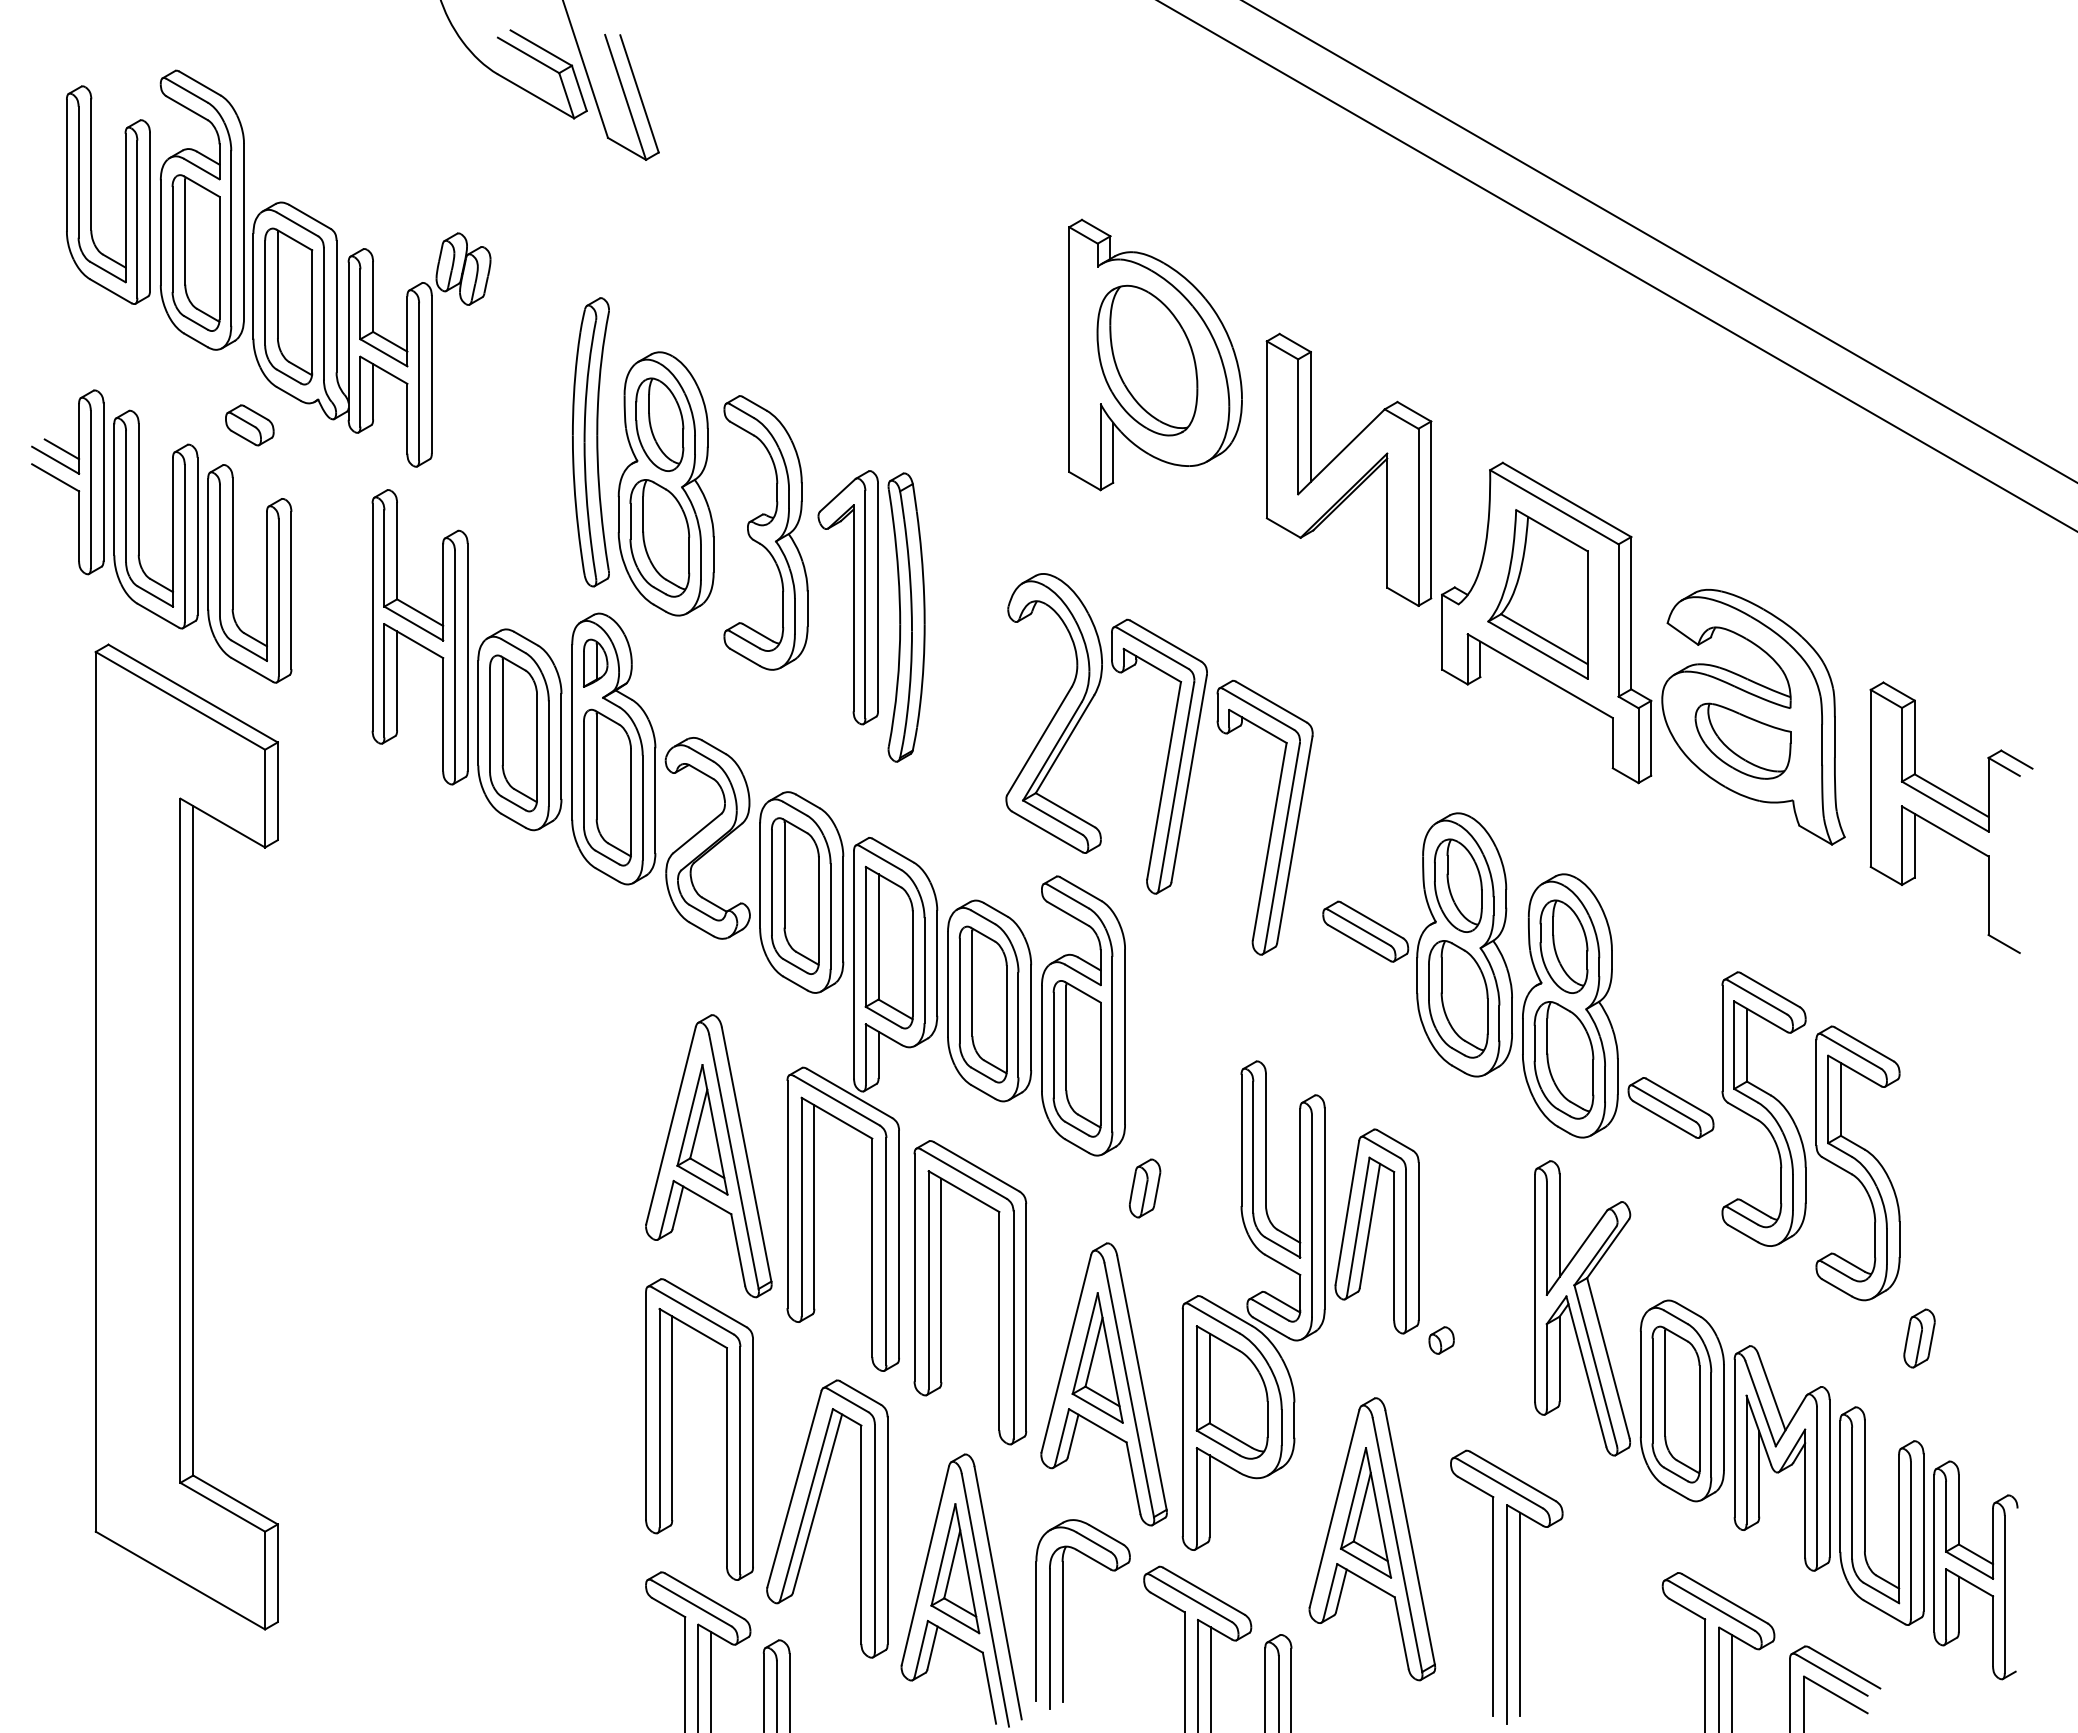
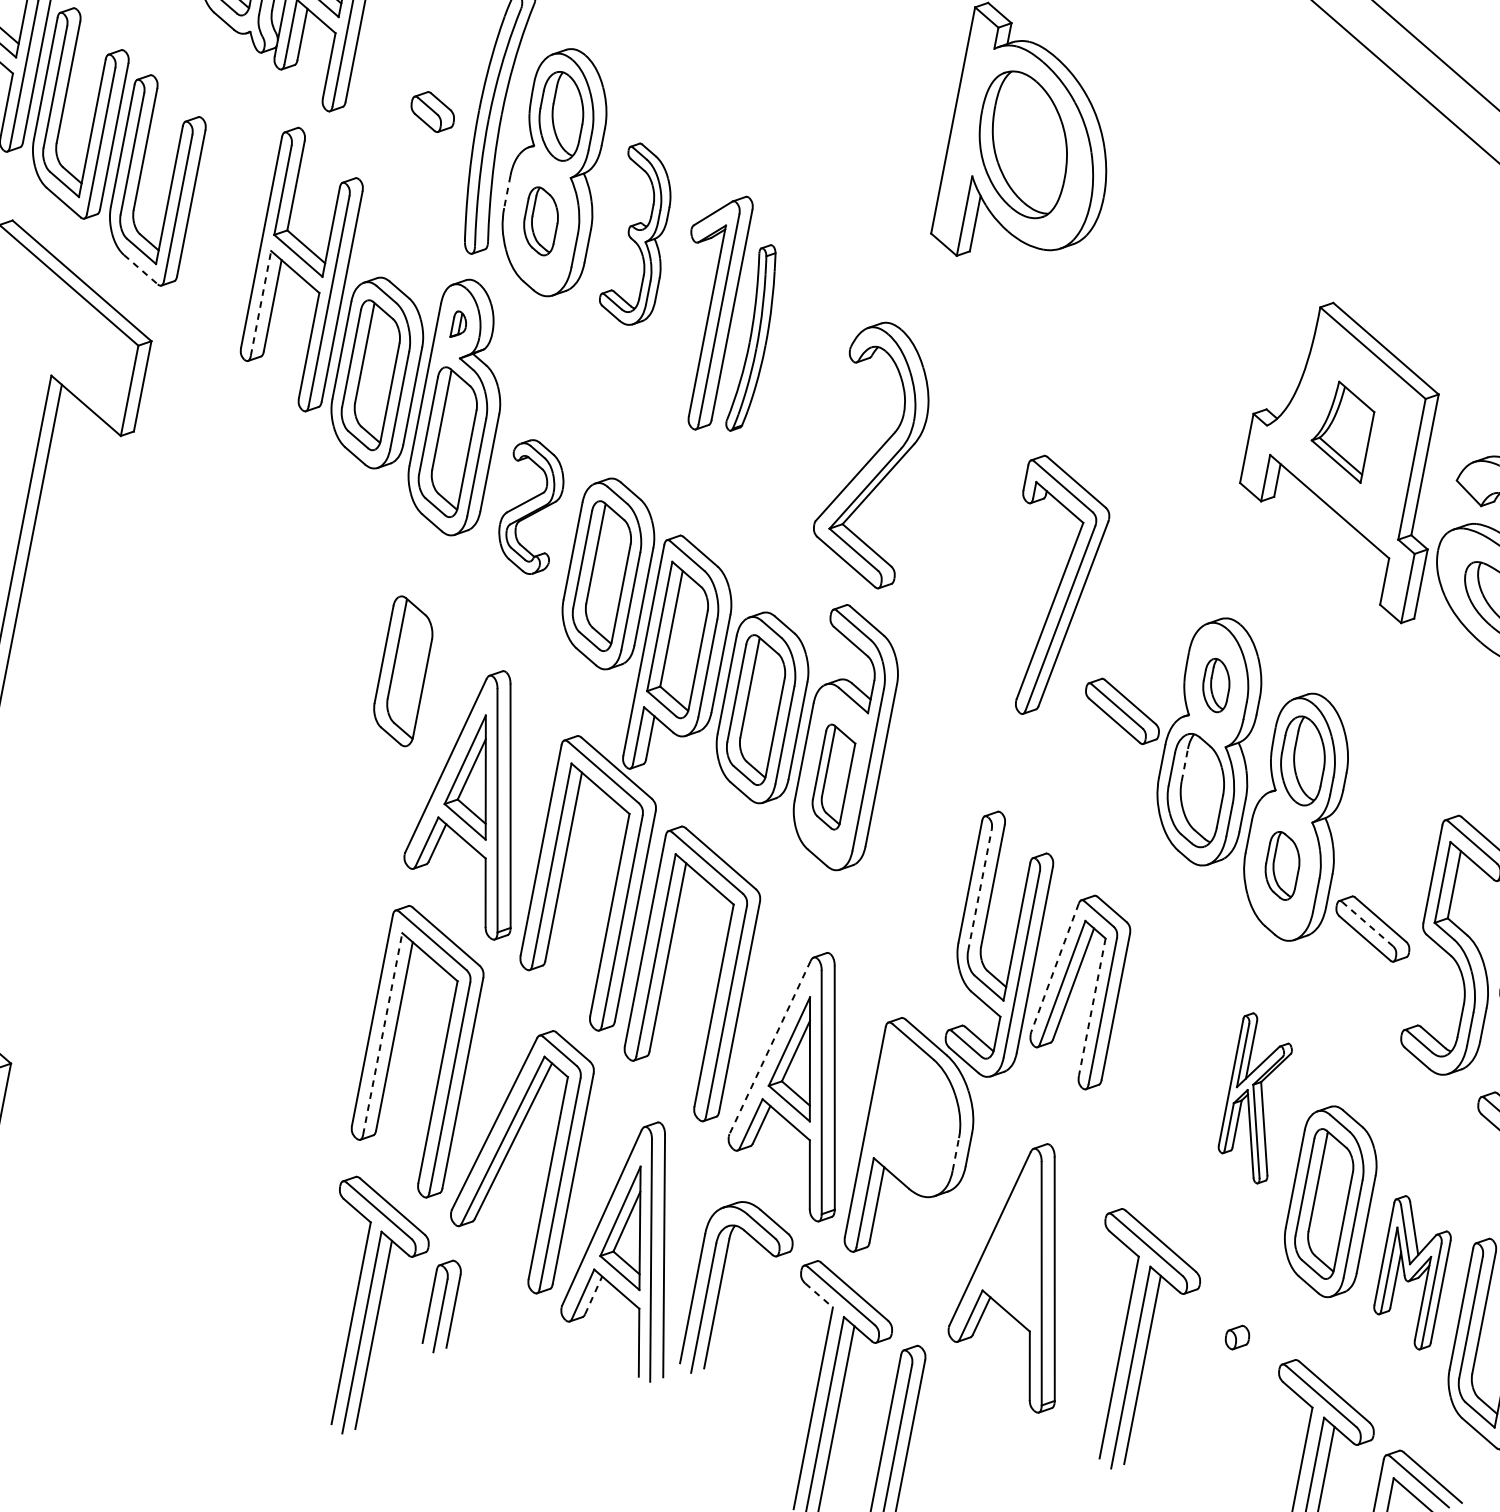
part: (249, 425) -> (432, 112), moved
part: (1348, 469) -> (1189, 281), removed
line: (618, 515) -> (506, 192), solid -> dashed
part: (765, 532) -> (639, 234), size x0.7
part: (659, 538) -> (540, 221), size x0.6
part: (1537, 594) -> (1341, 430), size x0.6
part: (906, 617) -> (754, 338), size x0.7
part: (595, 662) -> (459, 324), size x0.6
line: (252, 669) -> (141, 269), solid -> dashed
line: (384, 680) -> (261, 303), solid -> dashed
part: (1166, 759) -> (969, 516), removed
part: (707, 838) -> (531, 507), size x0.7
part: (1458, 885) -> (1216, 685), size x0.6
line: (1441, 974) -> (1184, 764), solid -> dashed
part: (607, 1035) -> (403, 671), added
part: (1076, 1058) -> (832, 776), size x0.7
part: (1563, 1060) -> (1282, 865), size x0.6
line: (1664, 1103) -> (1367, 923), solid -> dashed
line: (1253, 1147) -> (980, 890), solid -> dashed
part: (1144, 1188) -> (872, 908), removed
line: (1347, 1212) -> (1055, 967), solid -> dashed
line: (1394, 1246) -> (1092, 1007), solid -> dashed
part: (1582, 1308) -> (1255, 1098), size x0.6
part: (1441, 1340) -> (1237, 1337), moved
line: (1066, 1354) -> (770, 1048), solid -> dashed
part: (1231, 1392) -> (915, 1113), removed
line: (659, 1417) -> (382, 1033), solid -> dashed
line: (1281, 1427) -> (955, 1154), solid -> dashed
part: (1781, 1458) -> (1411, 1272), size x0.7
part: (1366, 1512) -> (1018, 1248), removed
line: (1168, 1602) -> (819, 1295), solid -> dashed
line: (932, 1647) -> (593, 1294), solid -> dashed

